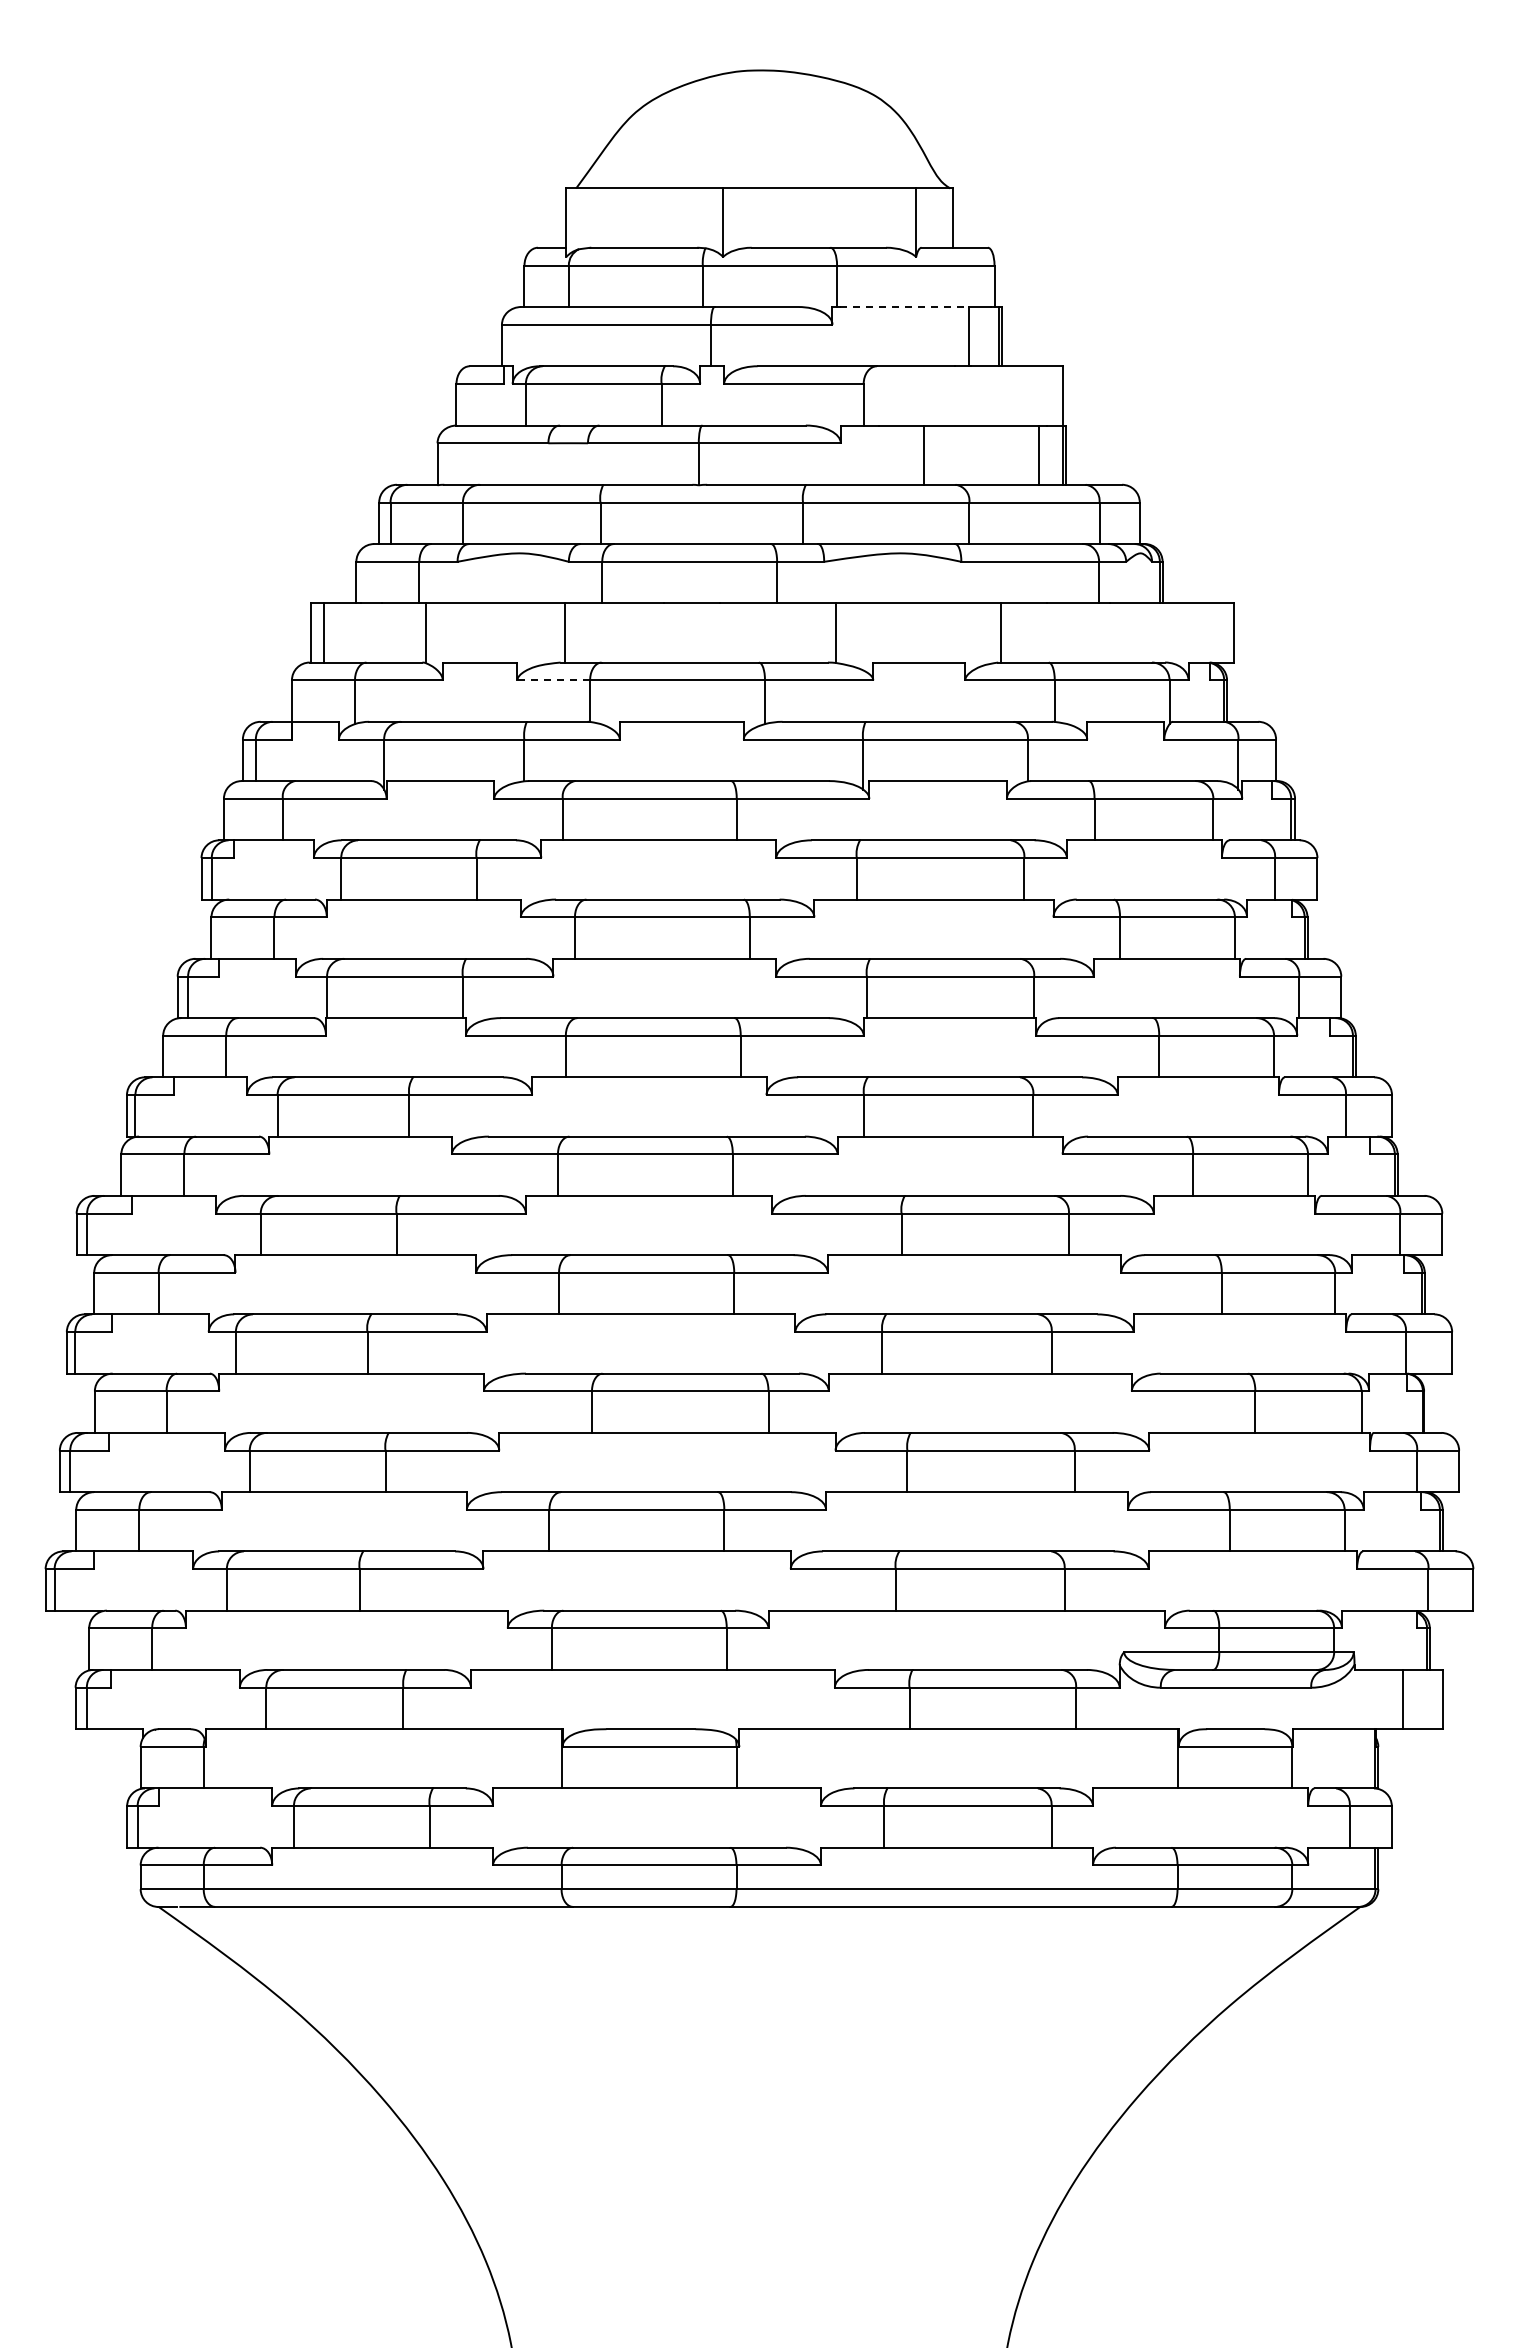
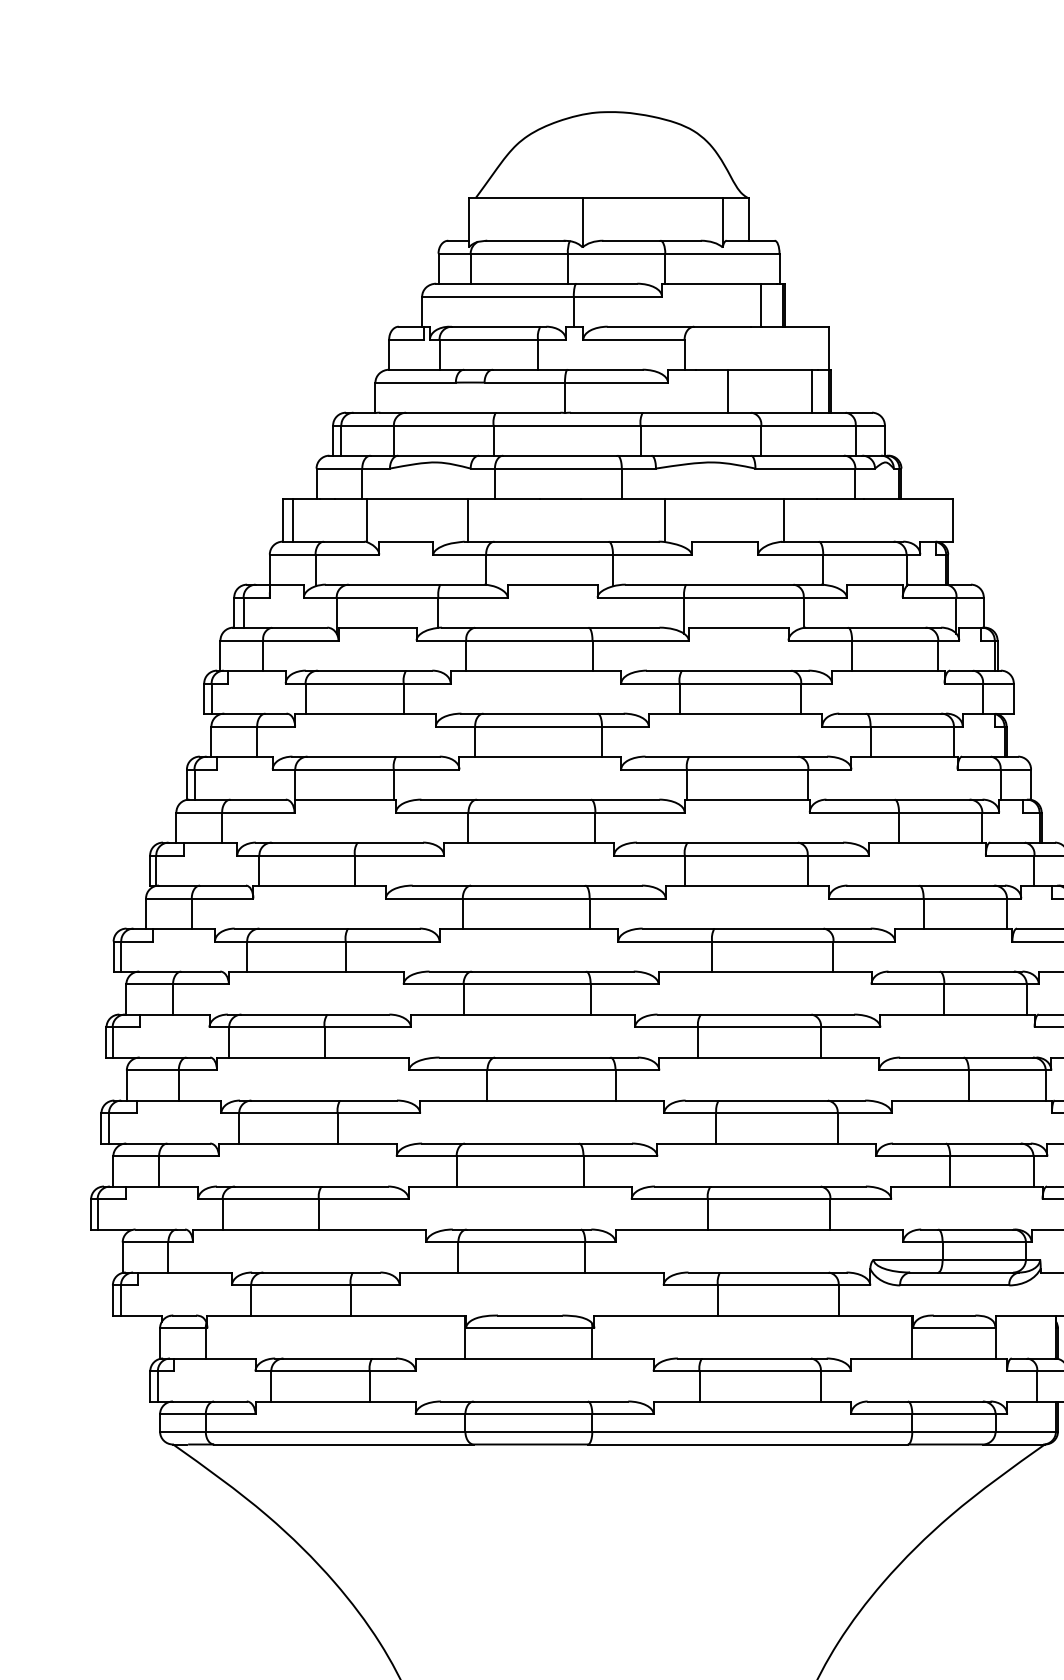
line: (904, 307) -> (714, 284), dashed -> solid
line: (553, 680) -> (459, 554), dashed -> solid

